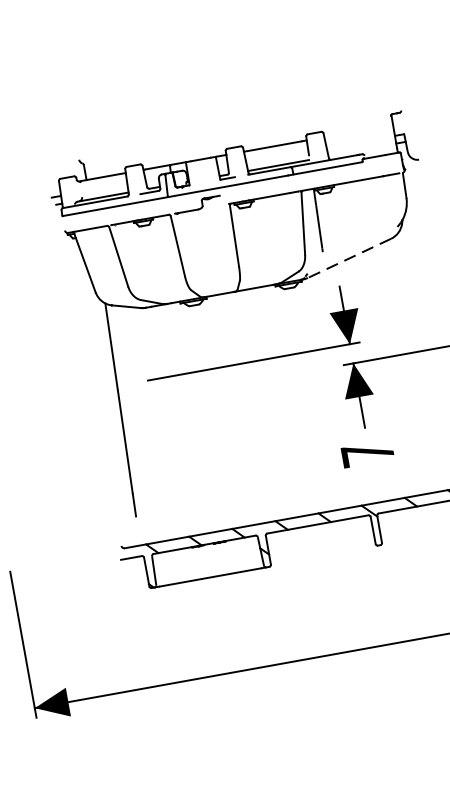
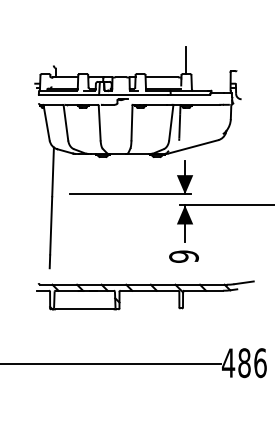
line: (308, 109) -> (185, 60), added
line: (349, 257) -> (193, 146), dashed -> solid
text: (366, 453) -> (183, 256), 7 -> 9

